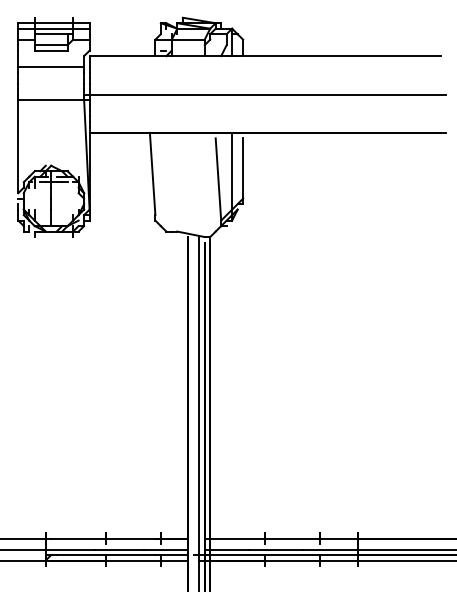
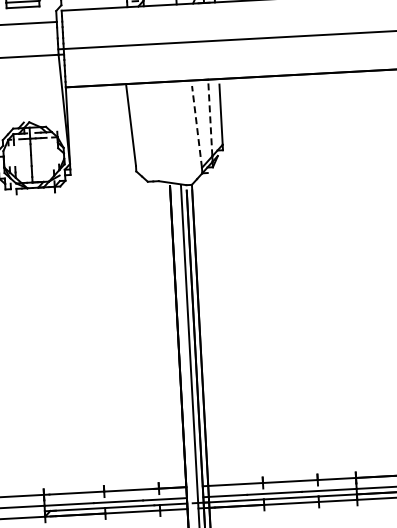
line: (232, 170) -> (210, 117), solid -> dashed
line: (218, 179) -> (197, 126), solid -> dashed

